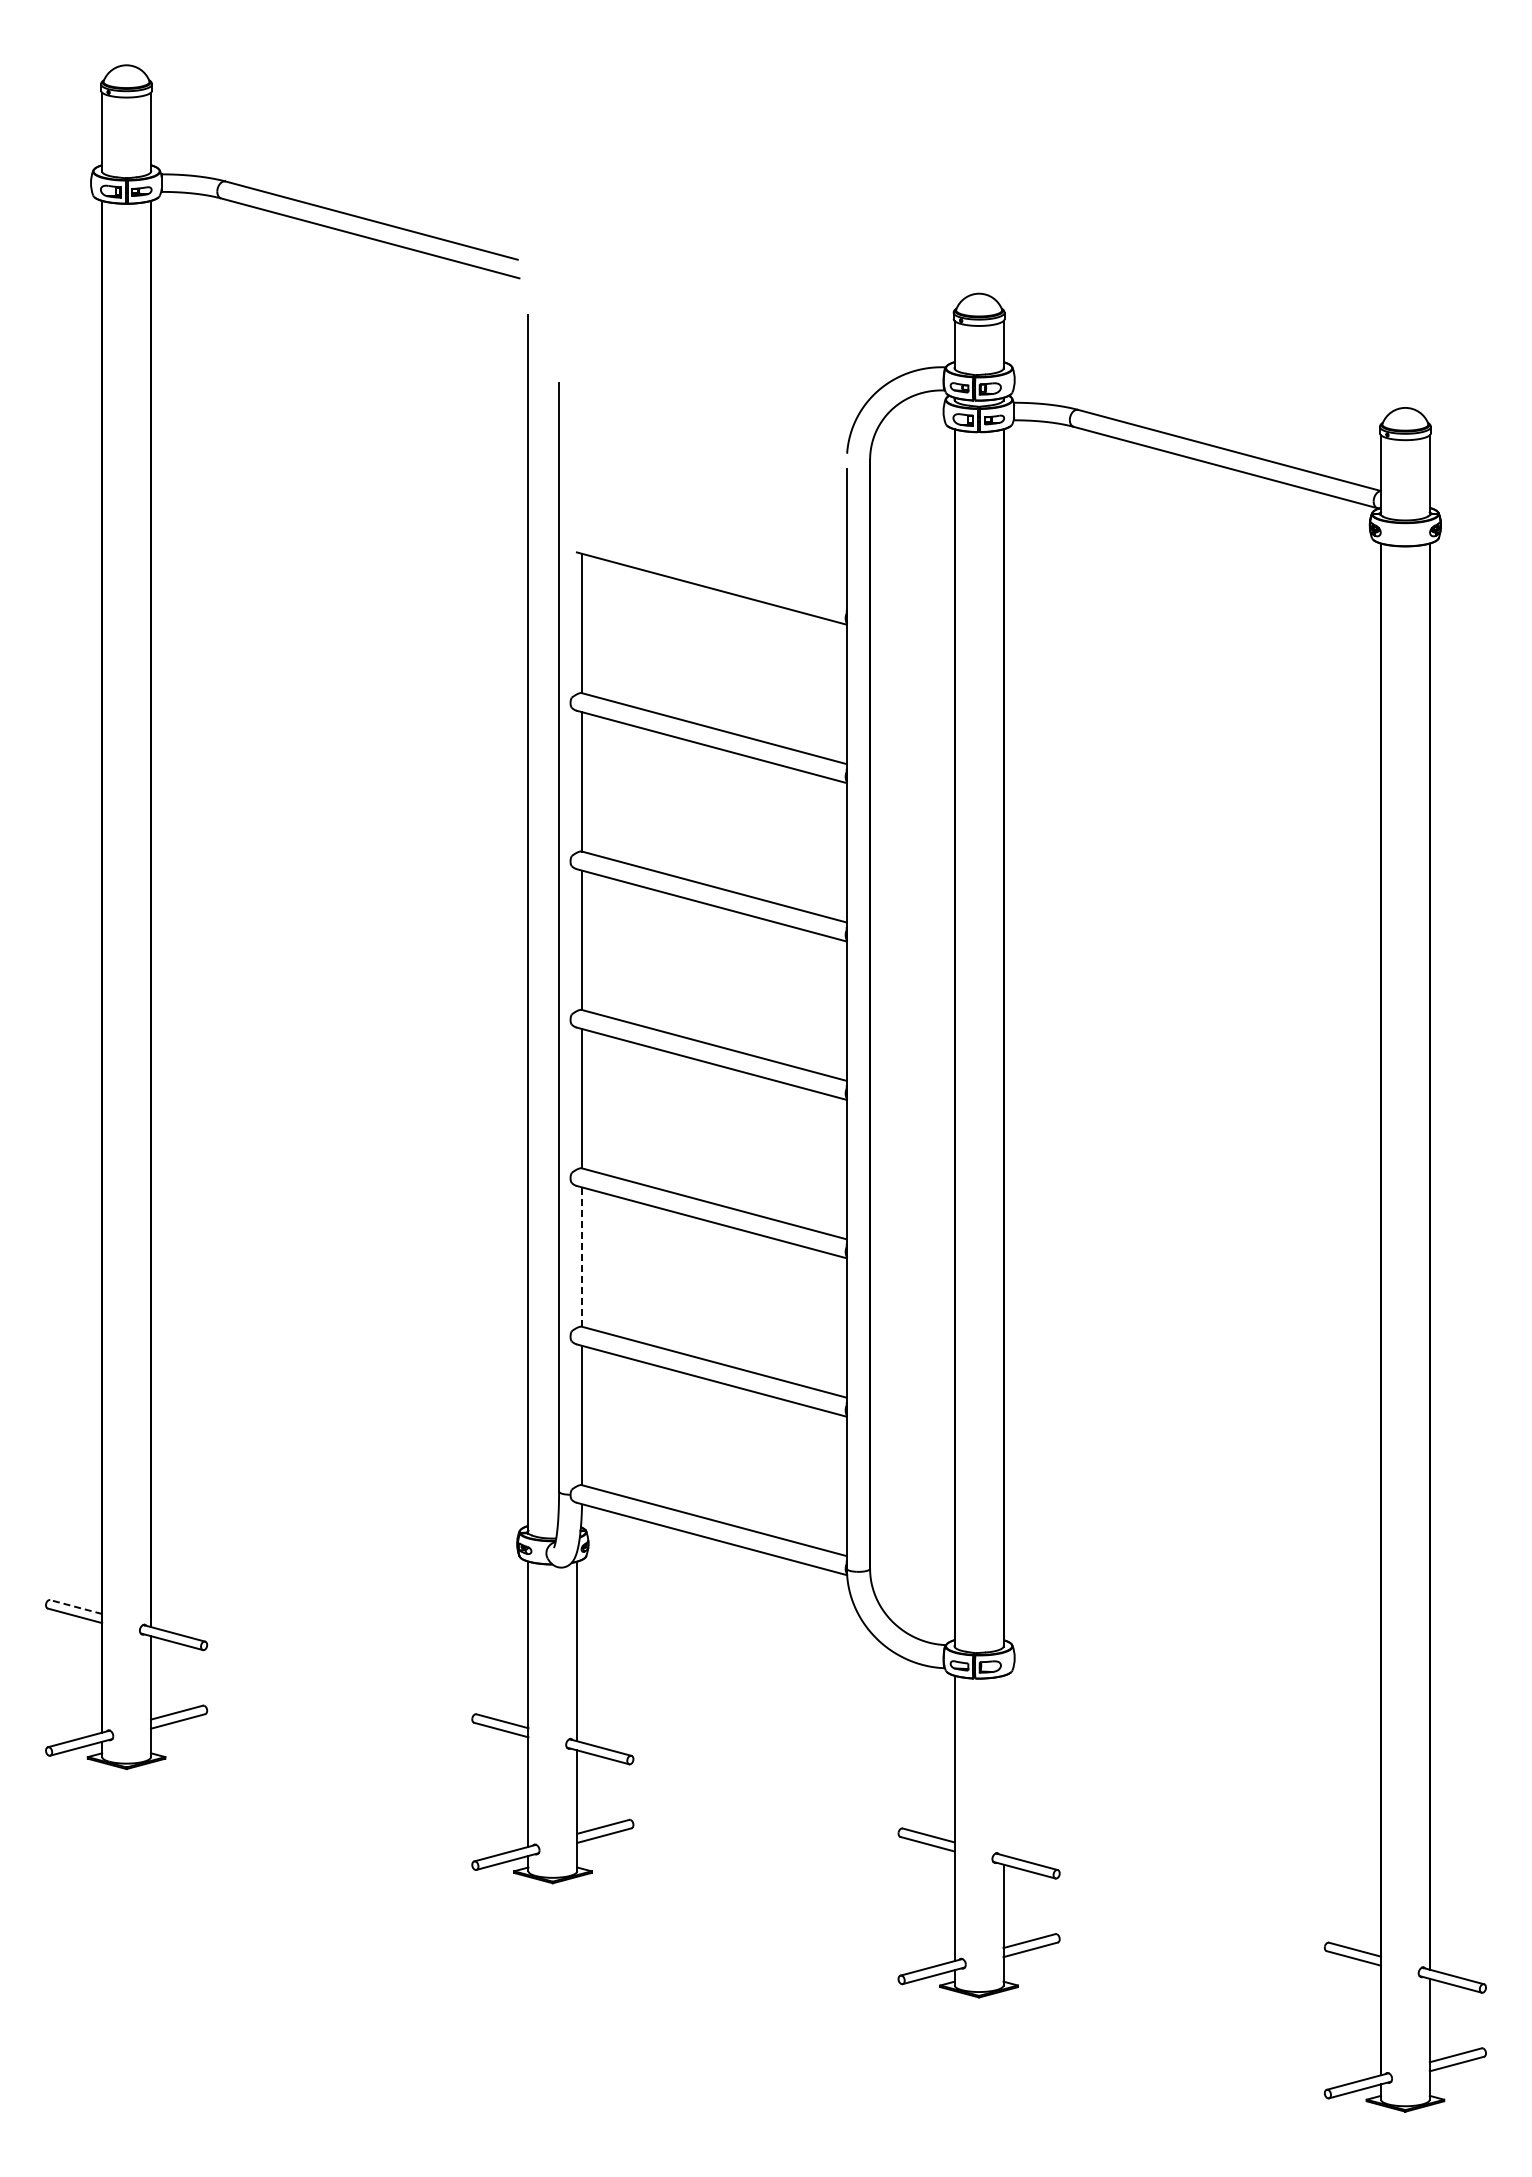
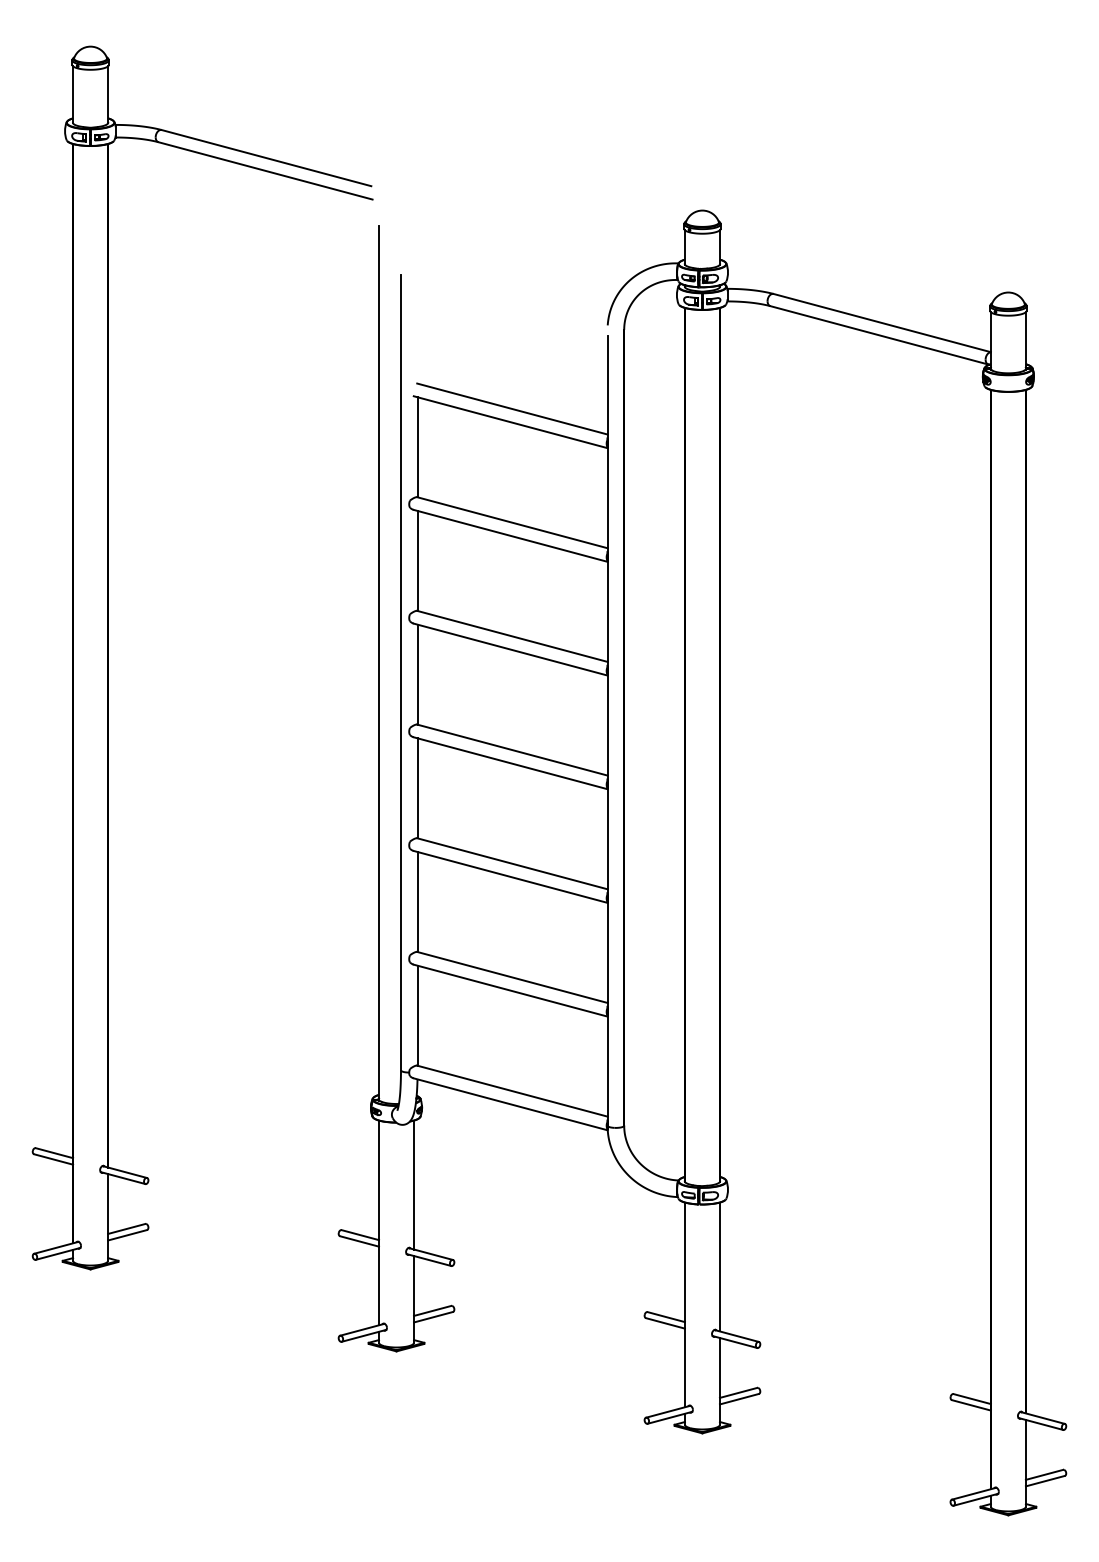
line: (713, 569) -> (511, 408), added
line: (582, 1257) -> (417, 902), dashed -> solid
line: (76, 1607) -> (54, 1153), dashed -> solid
line: (1003, 1765) -> (719, 1266), added

